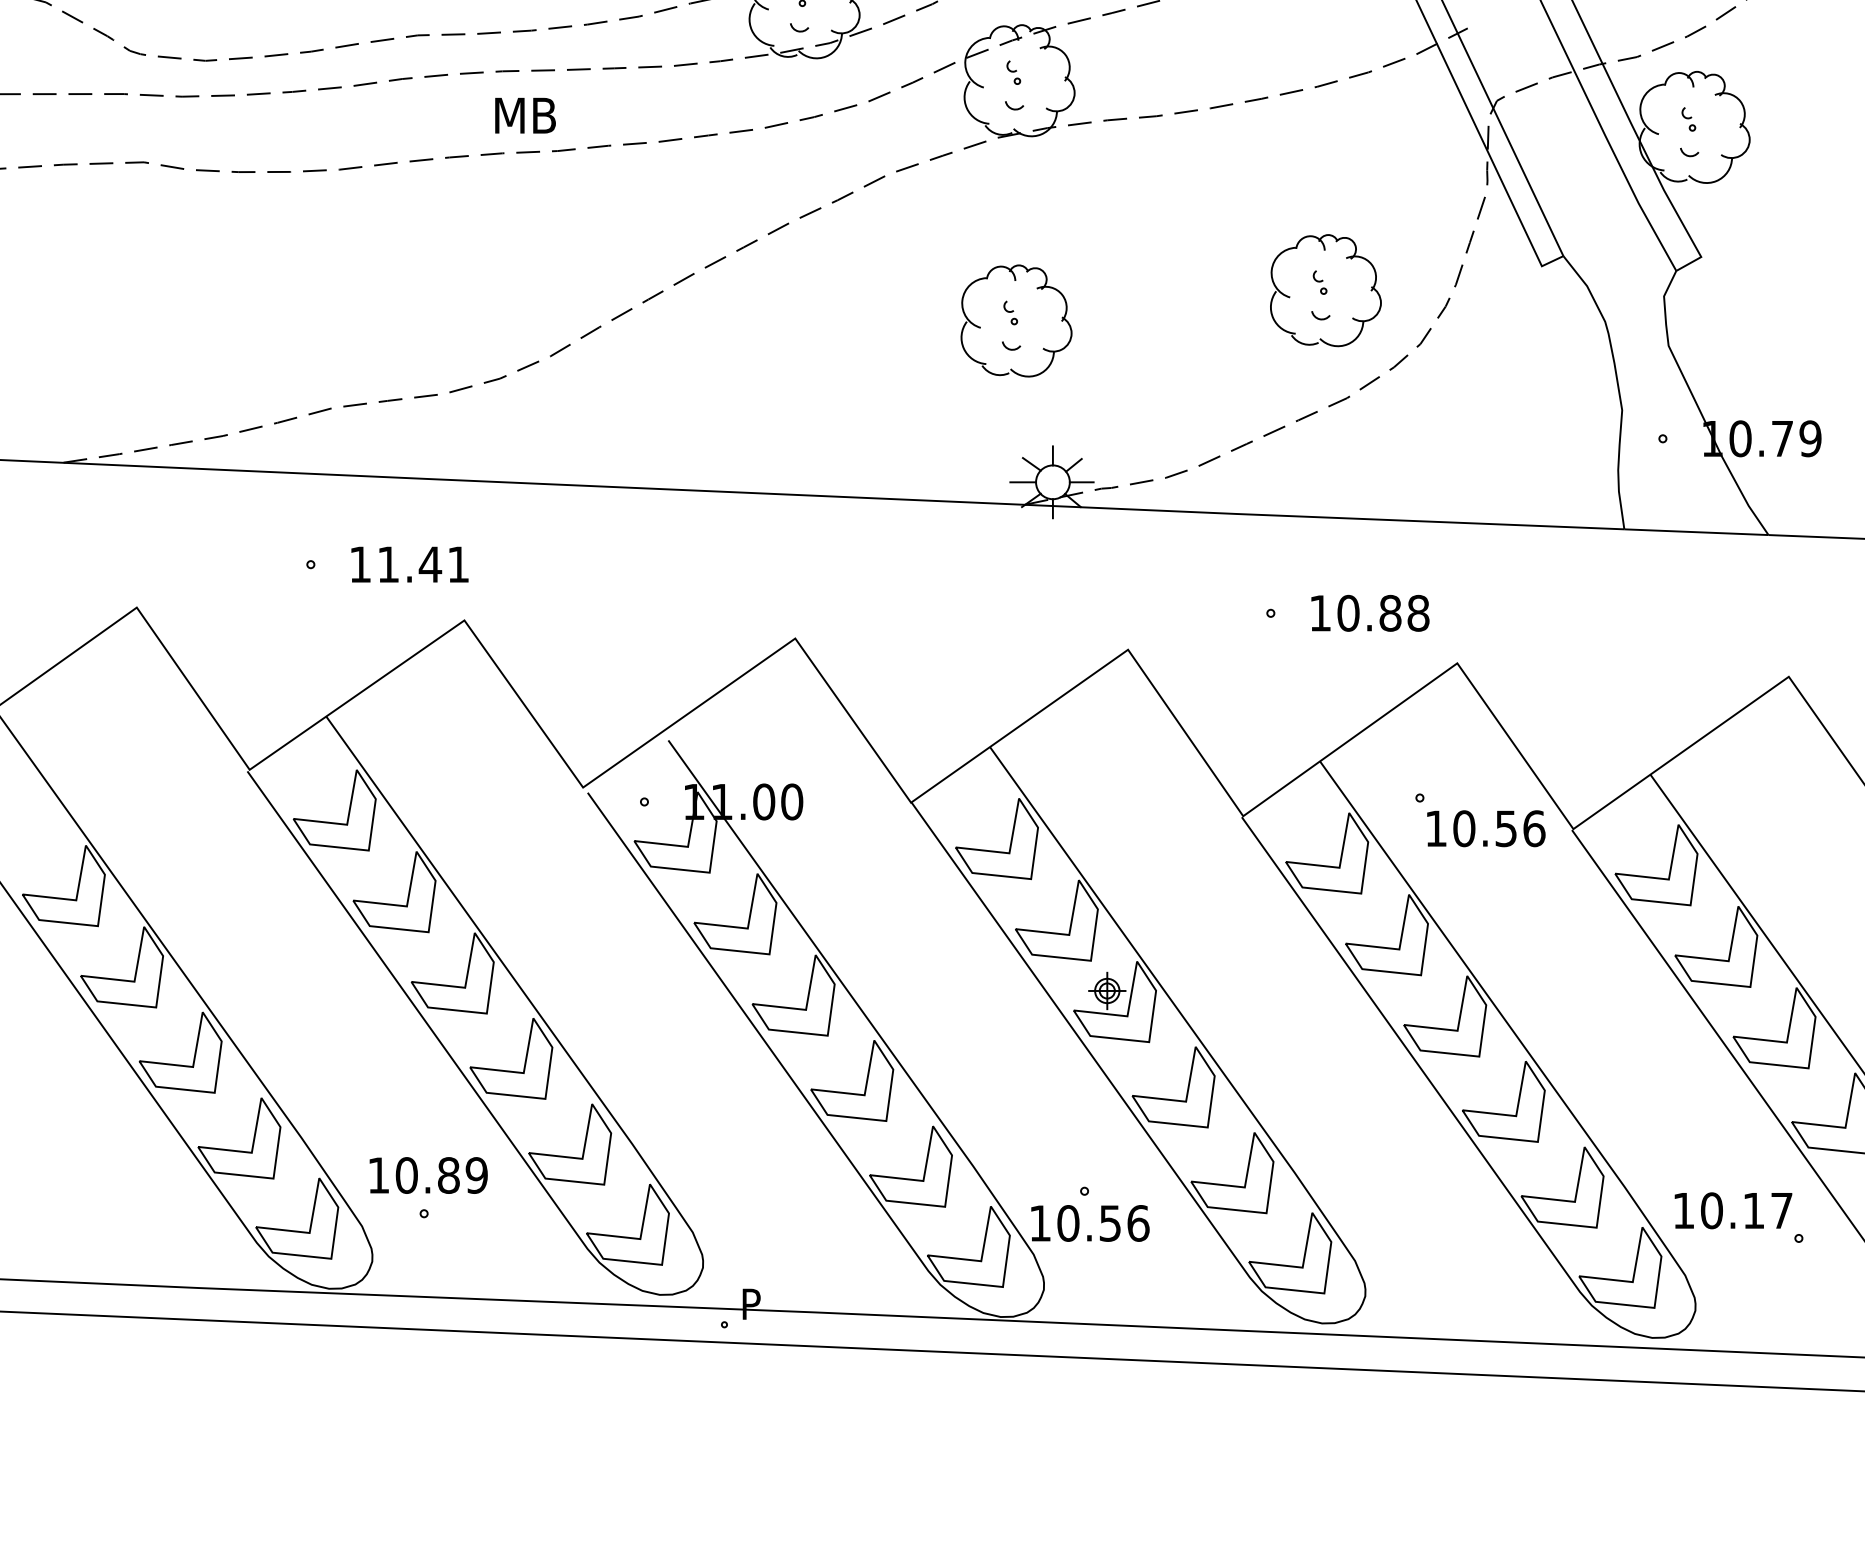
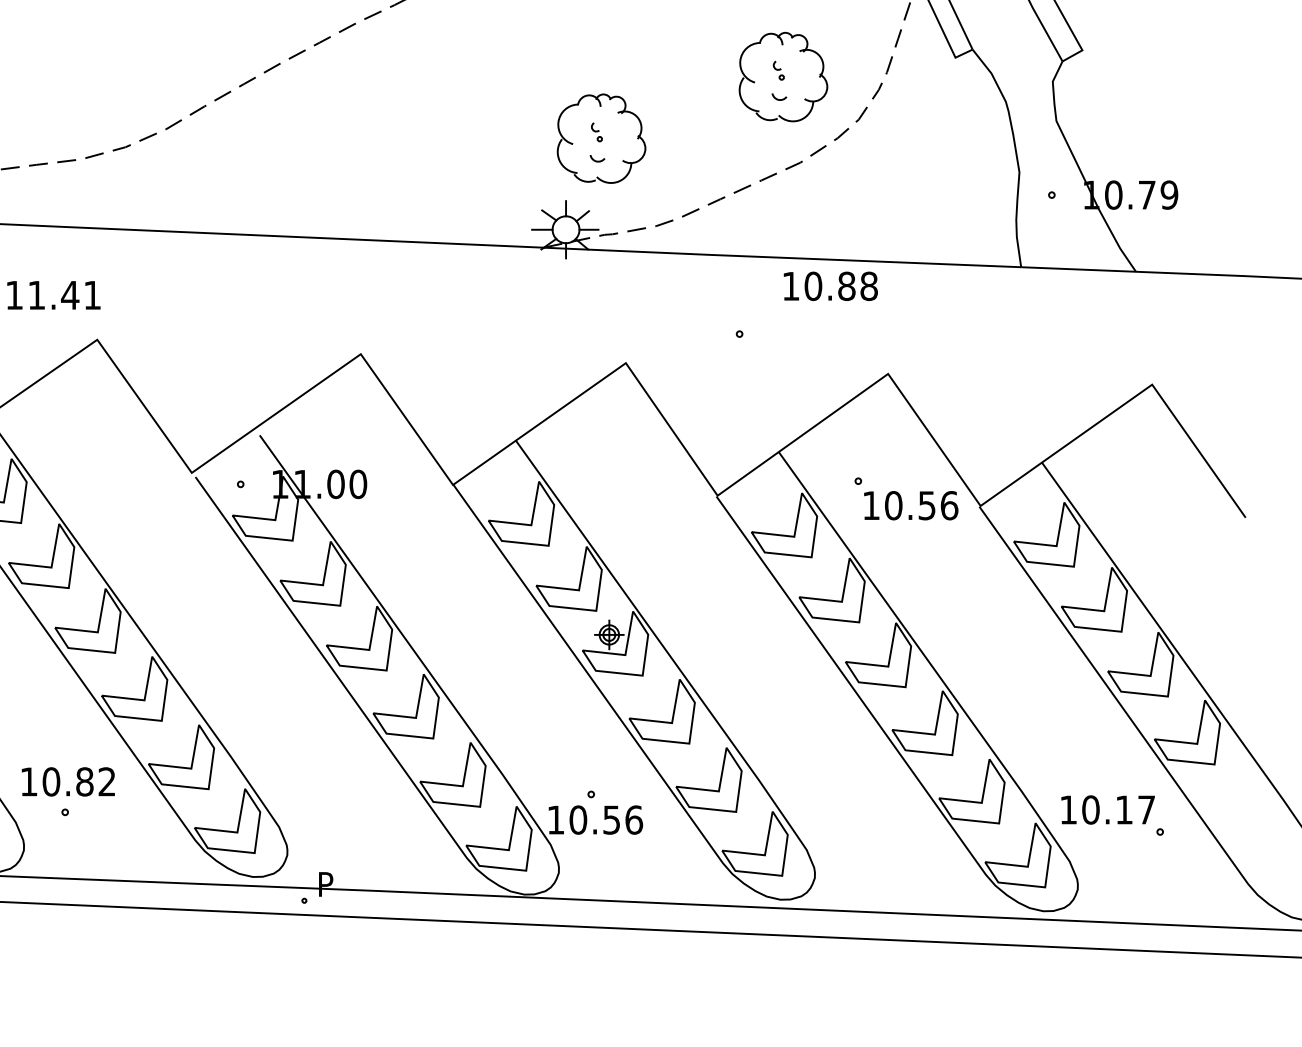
part: (1016, 320) -> (601, 138), moved
text: (1370, 612) -> (830, 285), moved
text: (476, 1175) -> (106, 781), 10.89 -> 10.82

